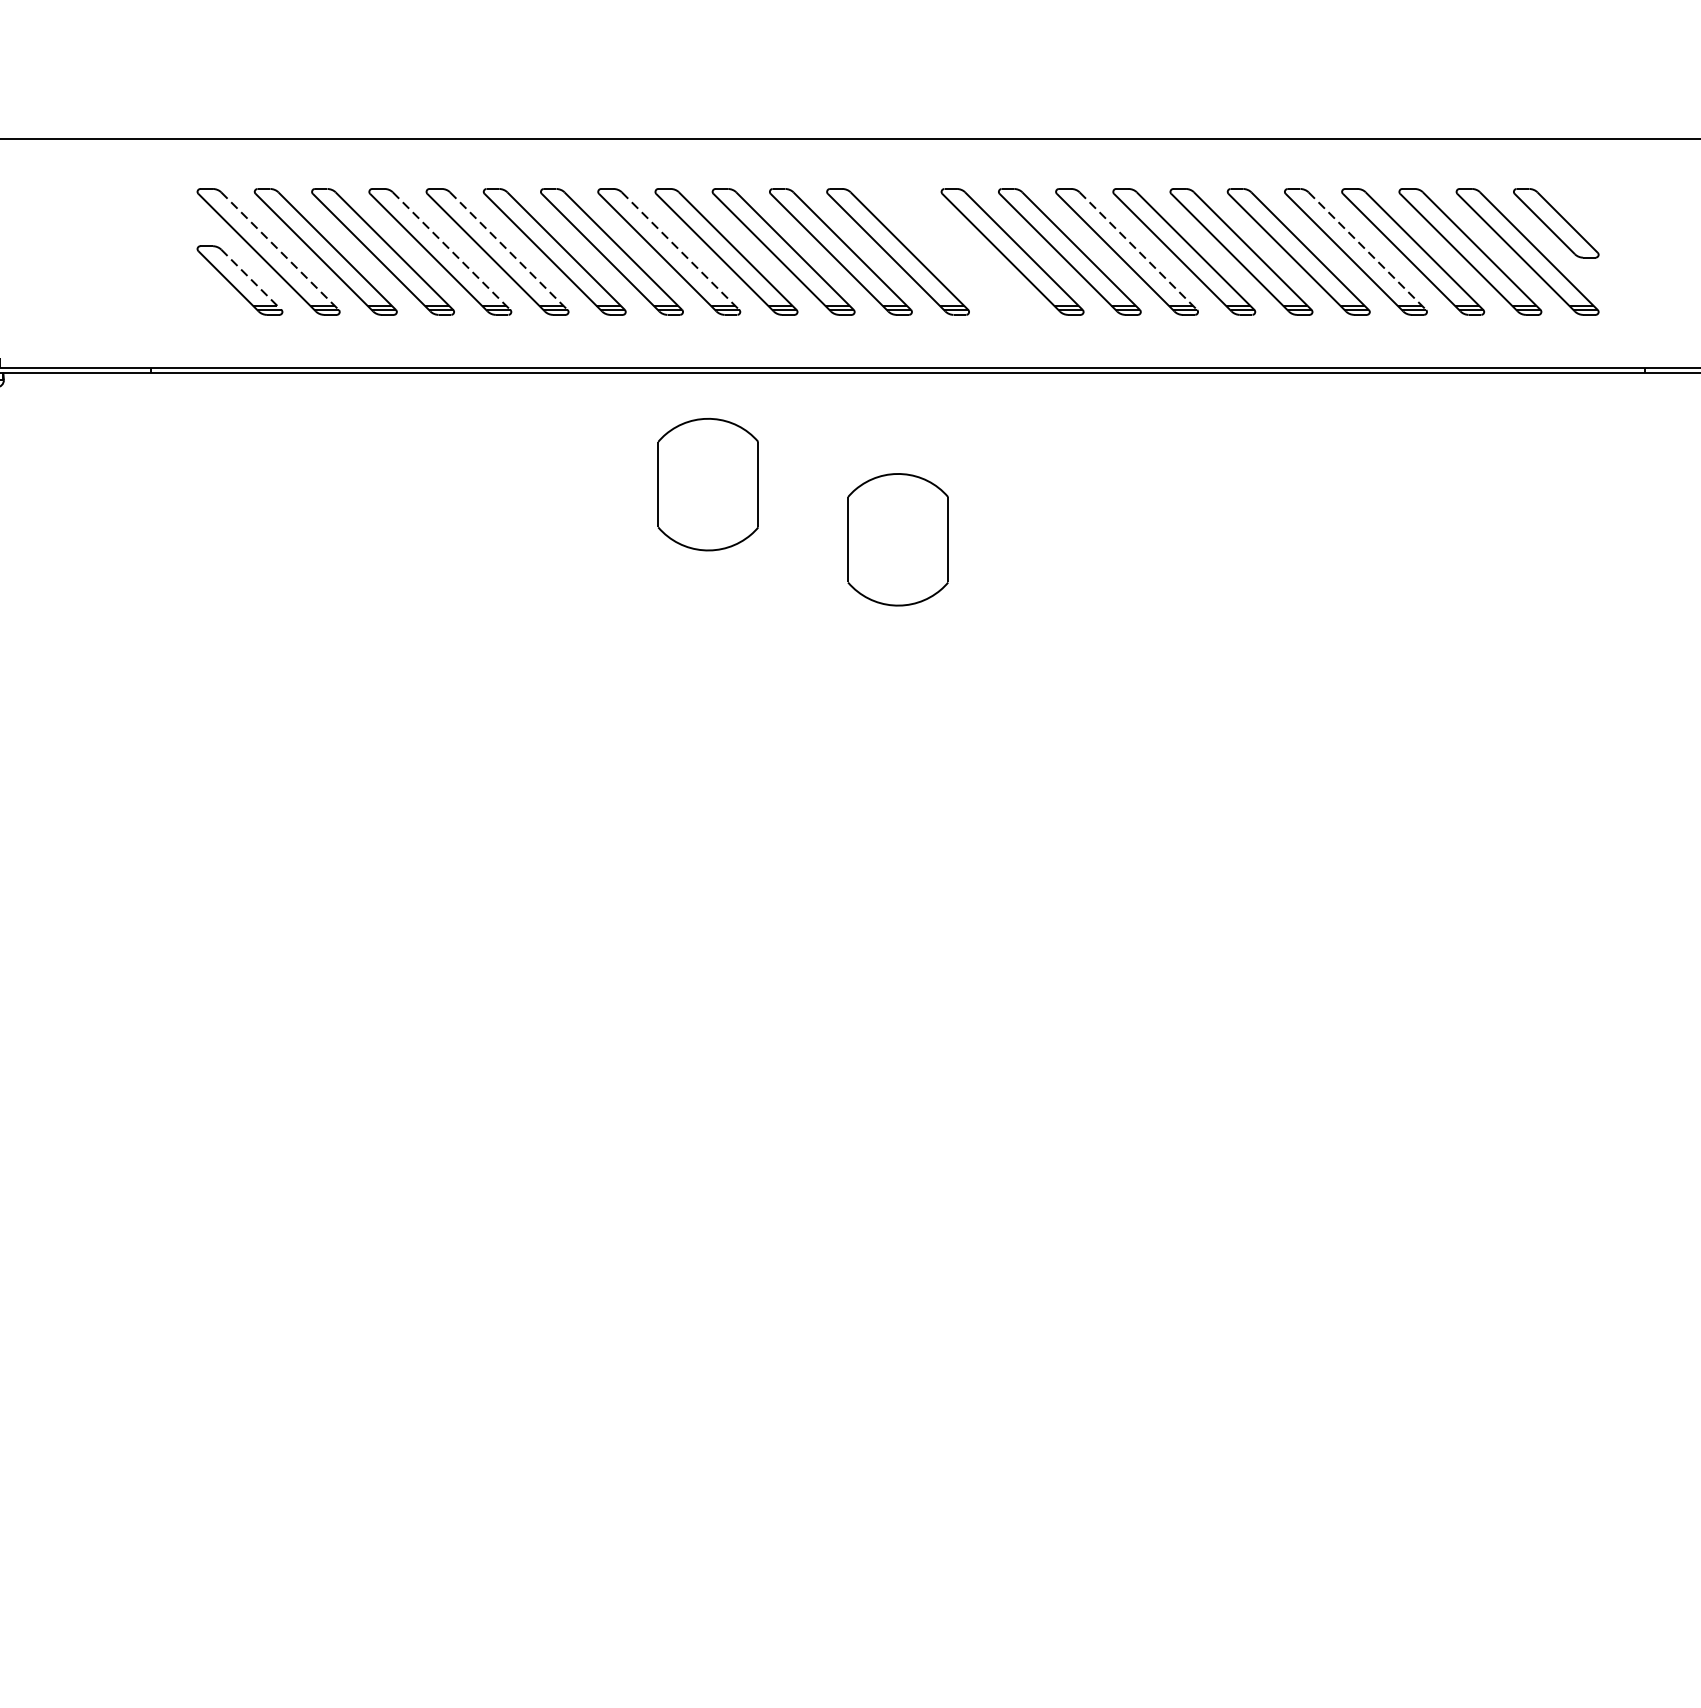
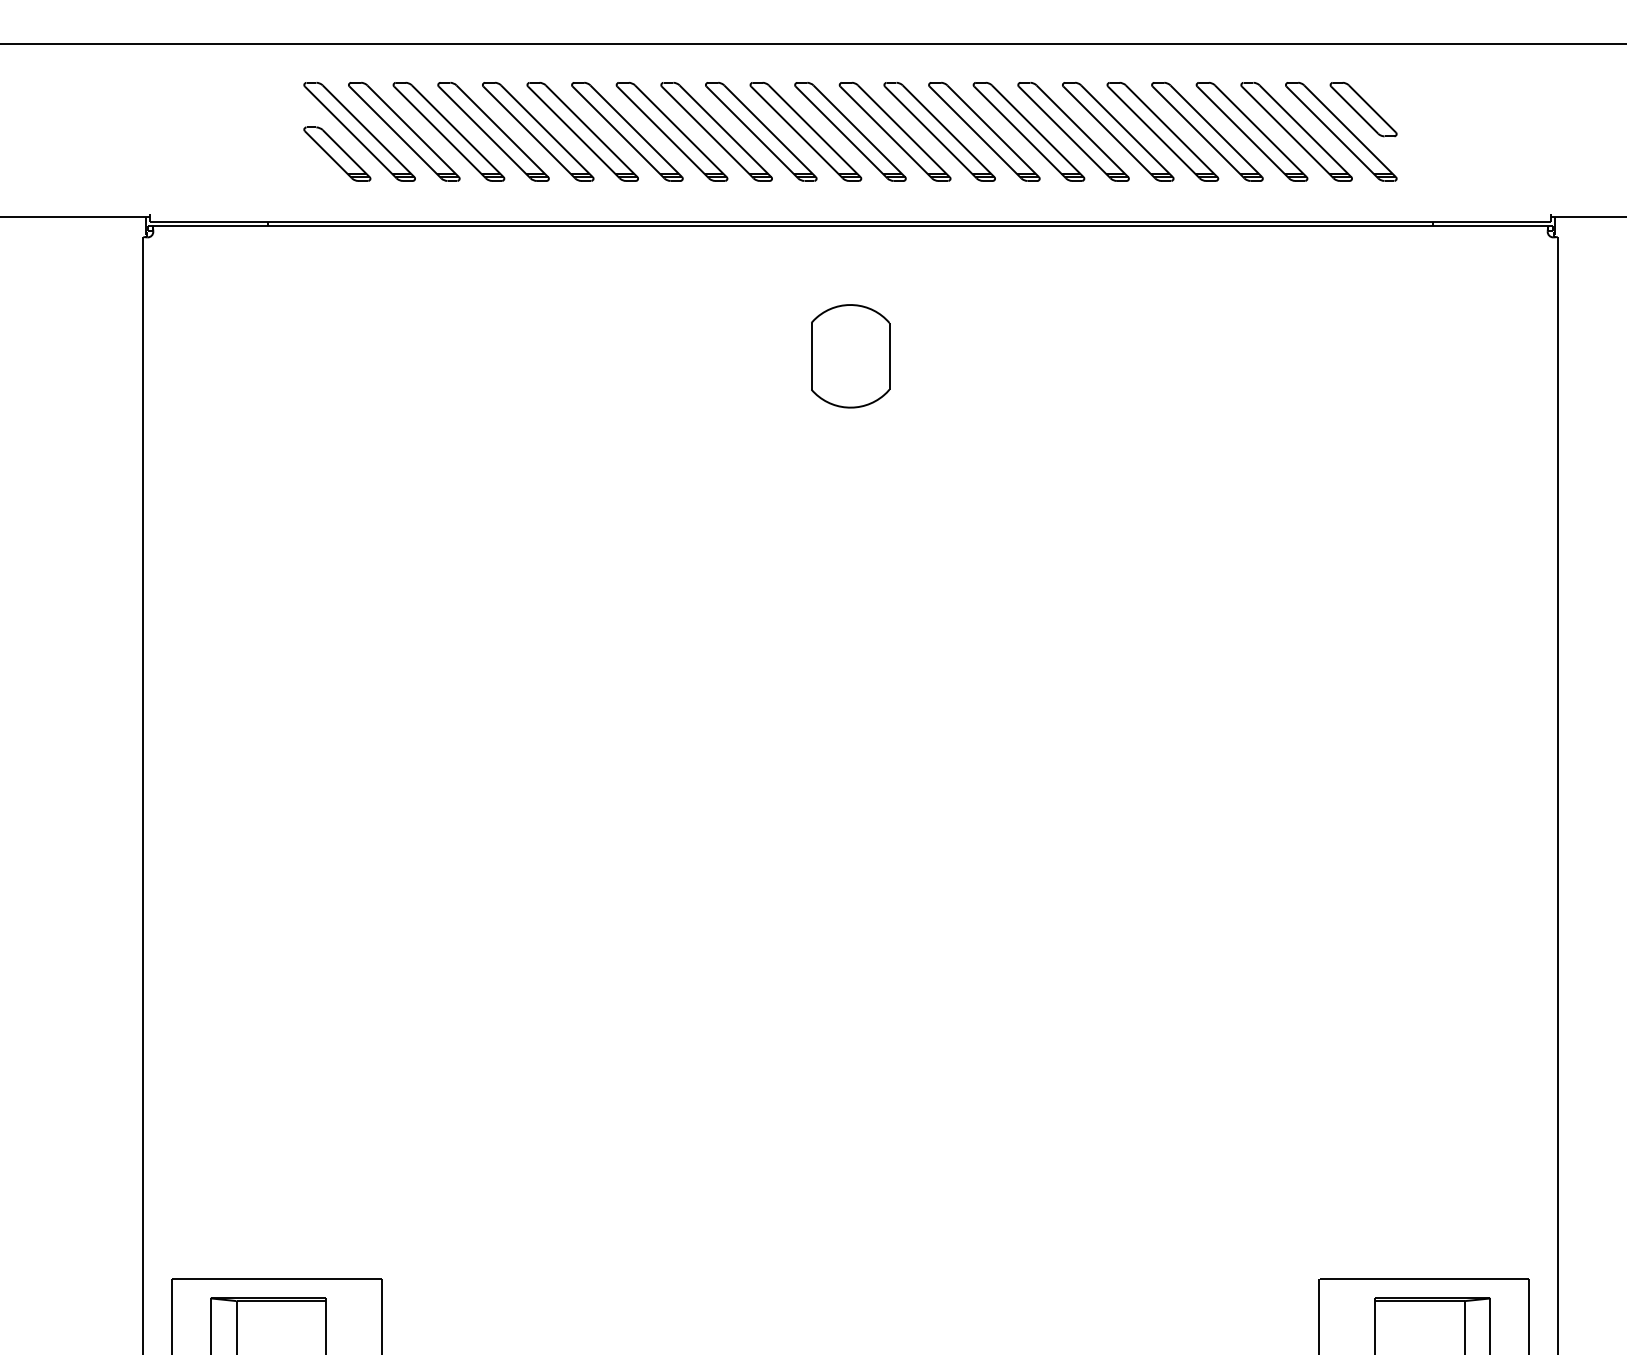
line: (279, 251) -> (368, 131), dashed -> solid
line: (451, 251) -> (502, 131), dashed -> solid
line: (509, 251) -> (547, 131), dashed -> solid
line: (680, 251) -> (680, 131), dashed -> solid
part: (954, 251) -> (894, 131), added
line: (1137, 251) -> (1037, 131), dashed -> solid
line: (1367, 251) -> (1216, 131), dashed -> solid
line: (251, 279) -> (346, 153), dashed -> solid
part: (708, 484) -> (702, 313), removed

